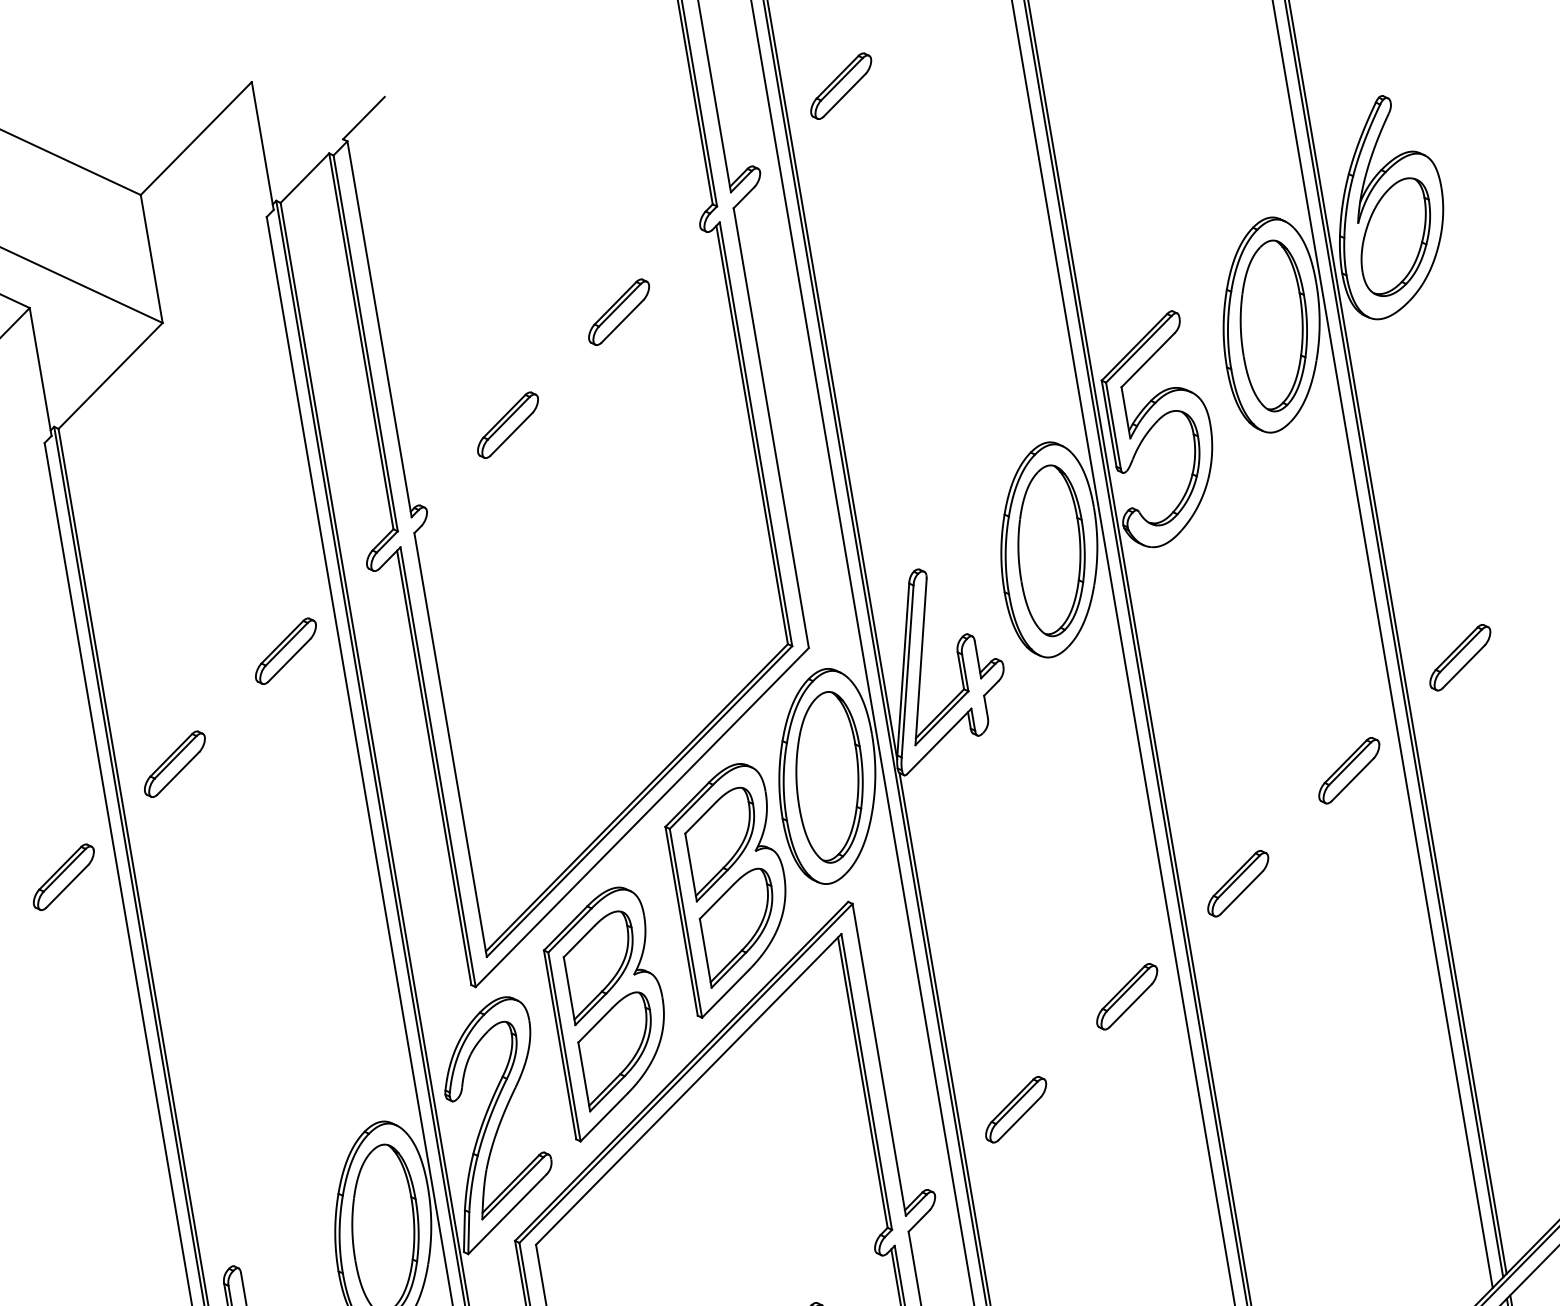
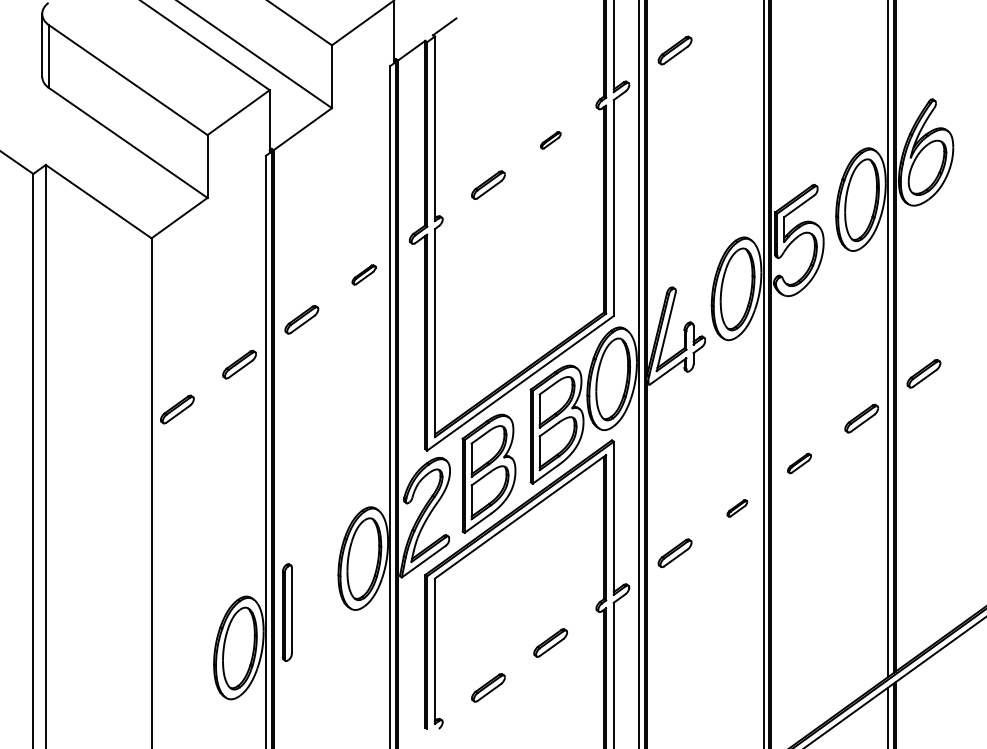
part: (618, 312) -> (550, 140), size x0.6
part: (284, 650) -> (363, 274), size x0.7
part: (1238, 883) -> (799, 463), size x0.7
part: (1127, 996) -> (737, 508), size x0.6

